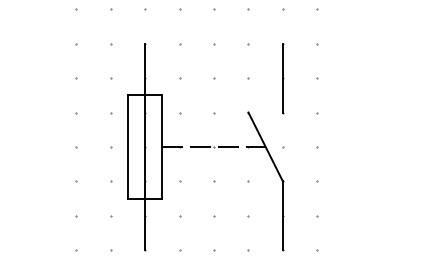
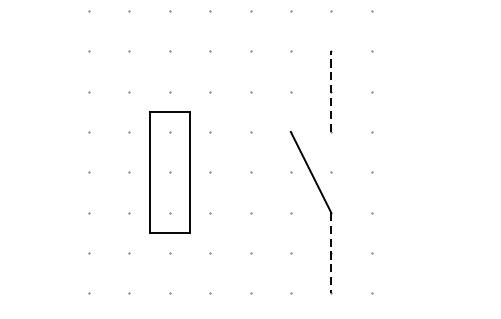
line: (282, 77) -> (330, 90), solid -> dashed
line: (145, 146) -> (170, 171), removed
line: (213, 147) -> (249, 172), removed
line: (282, 216) -> (330, 253), solid -> dashed

